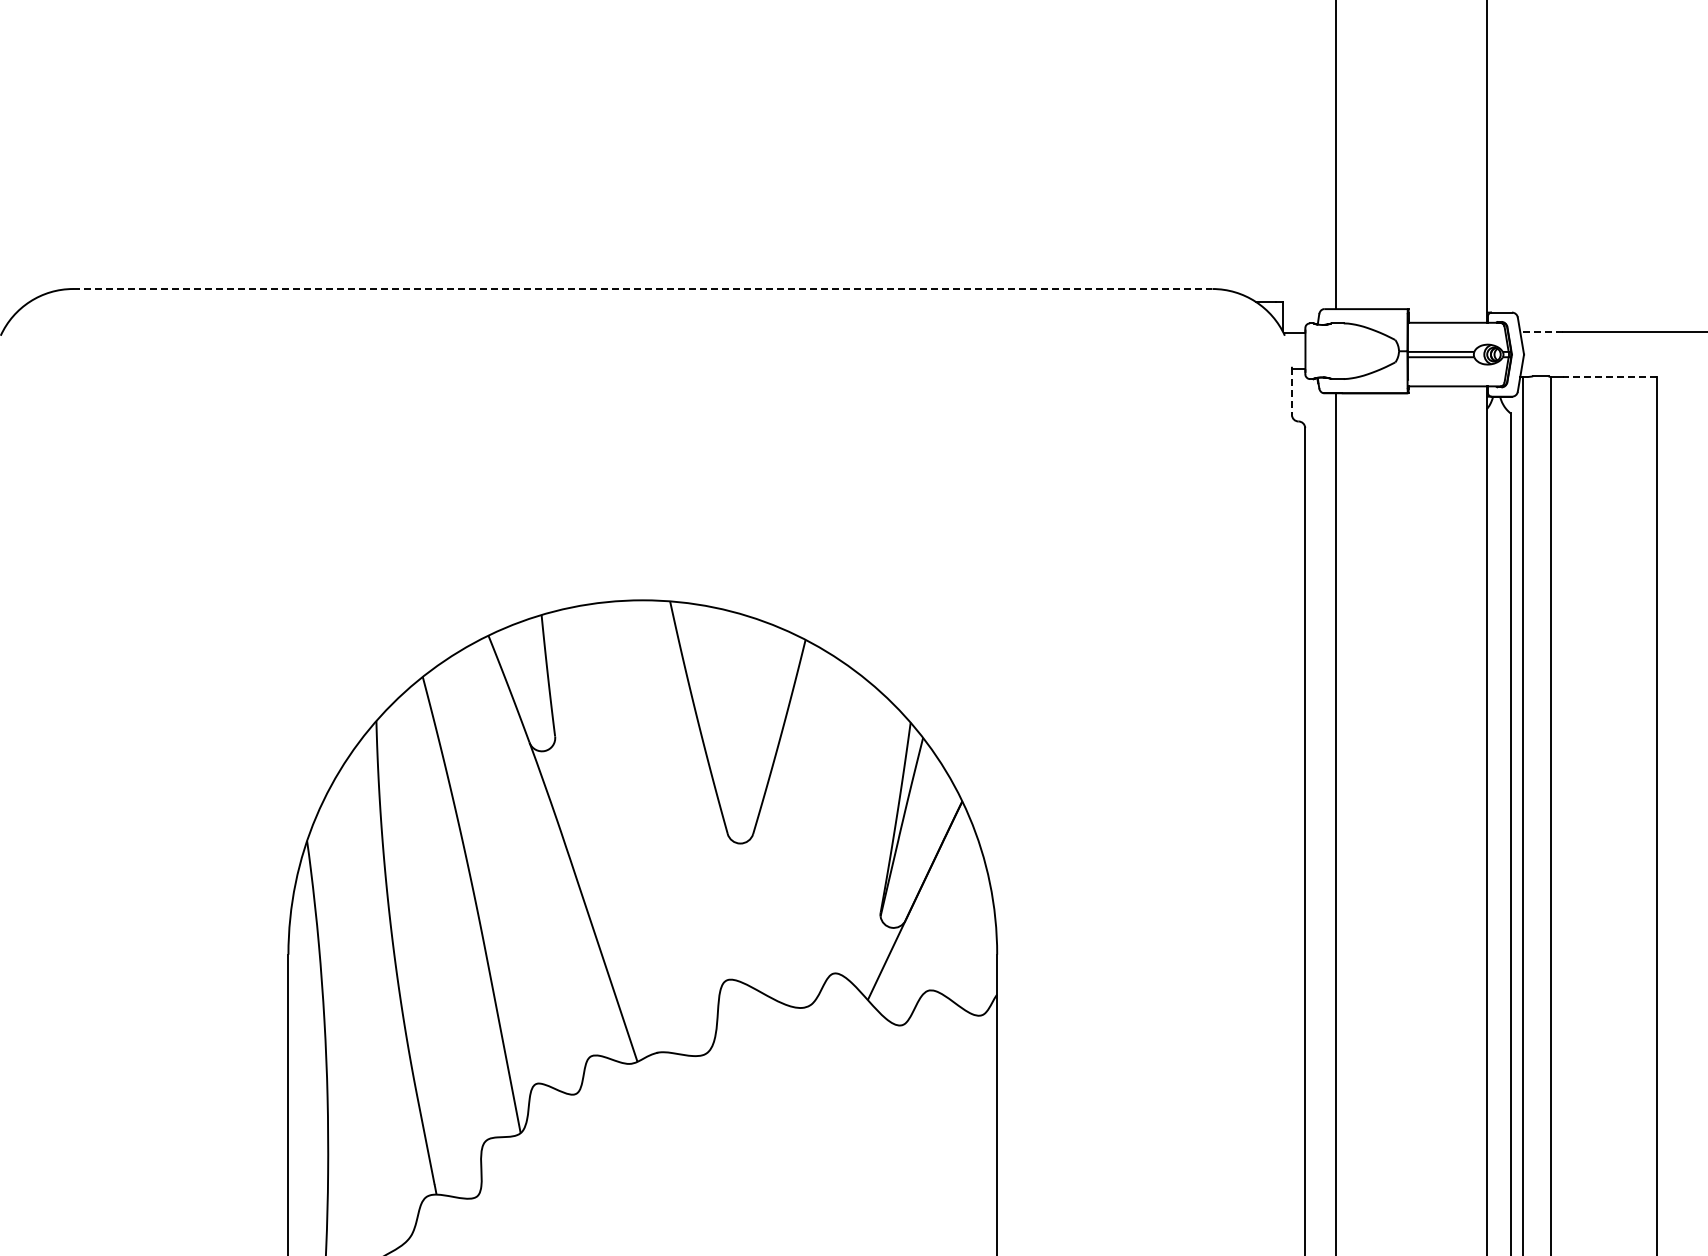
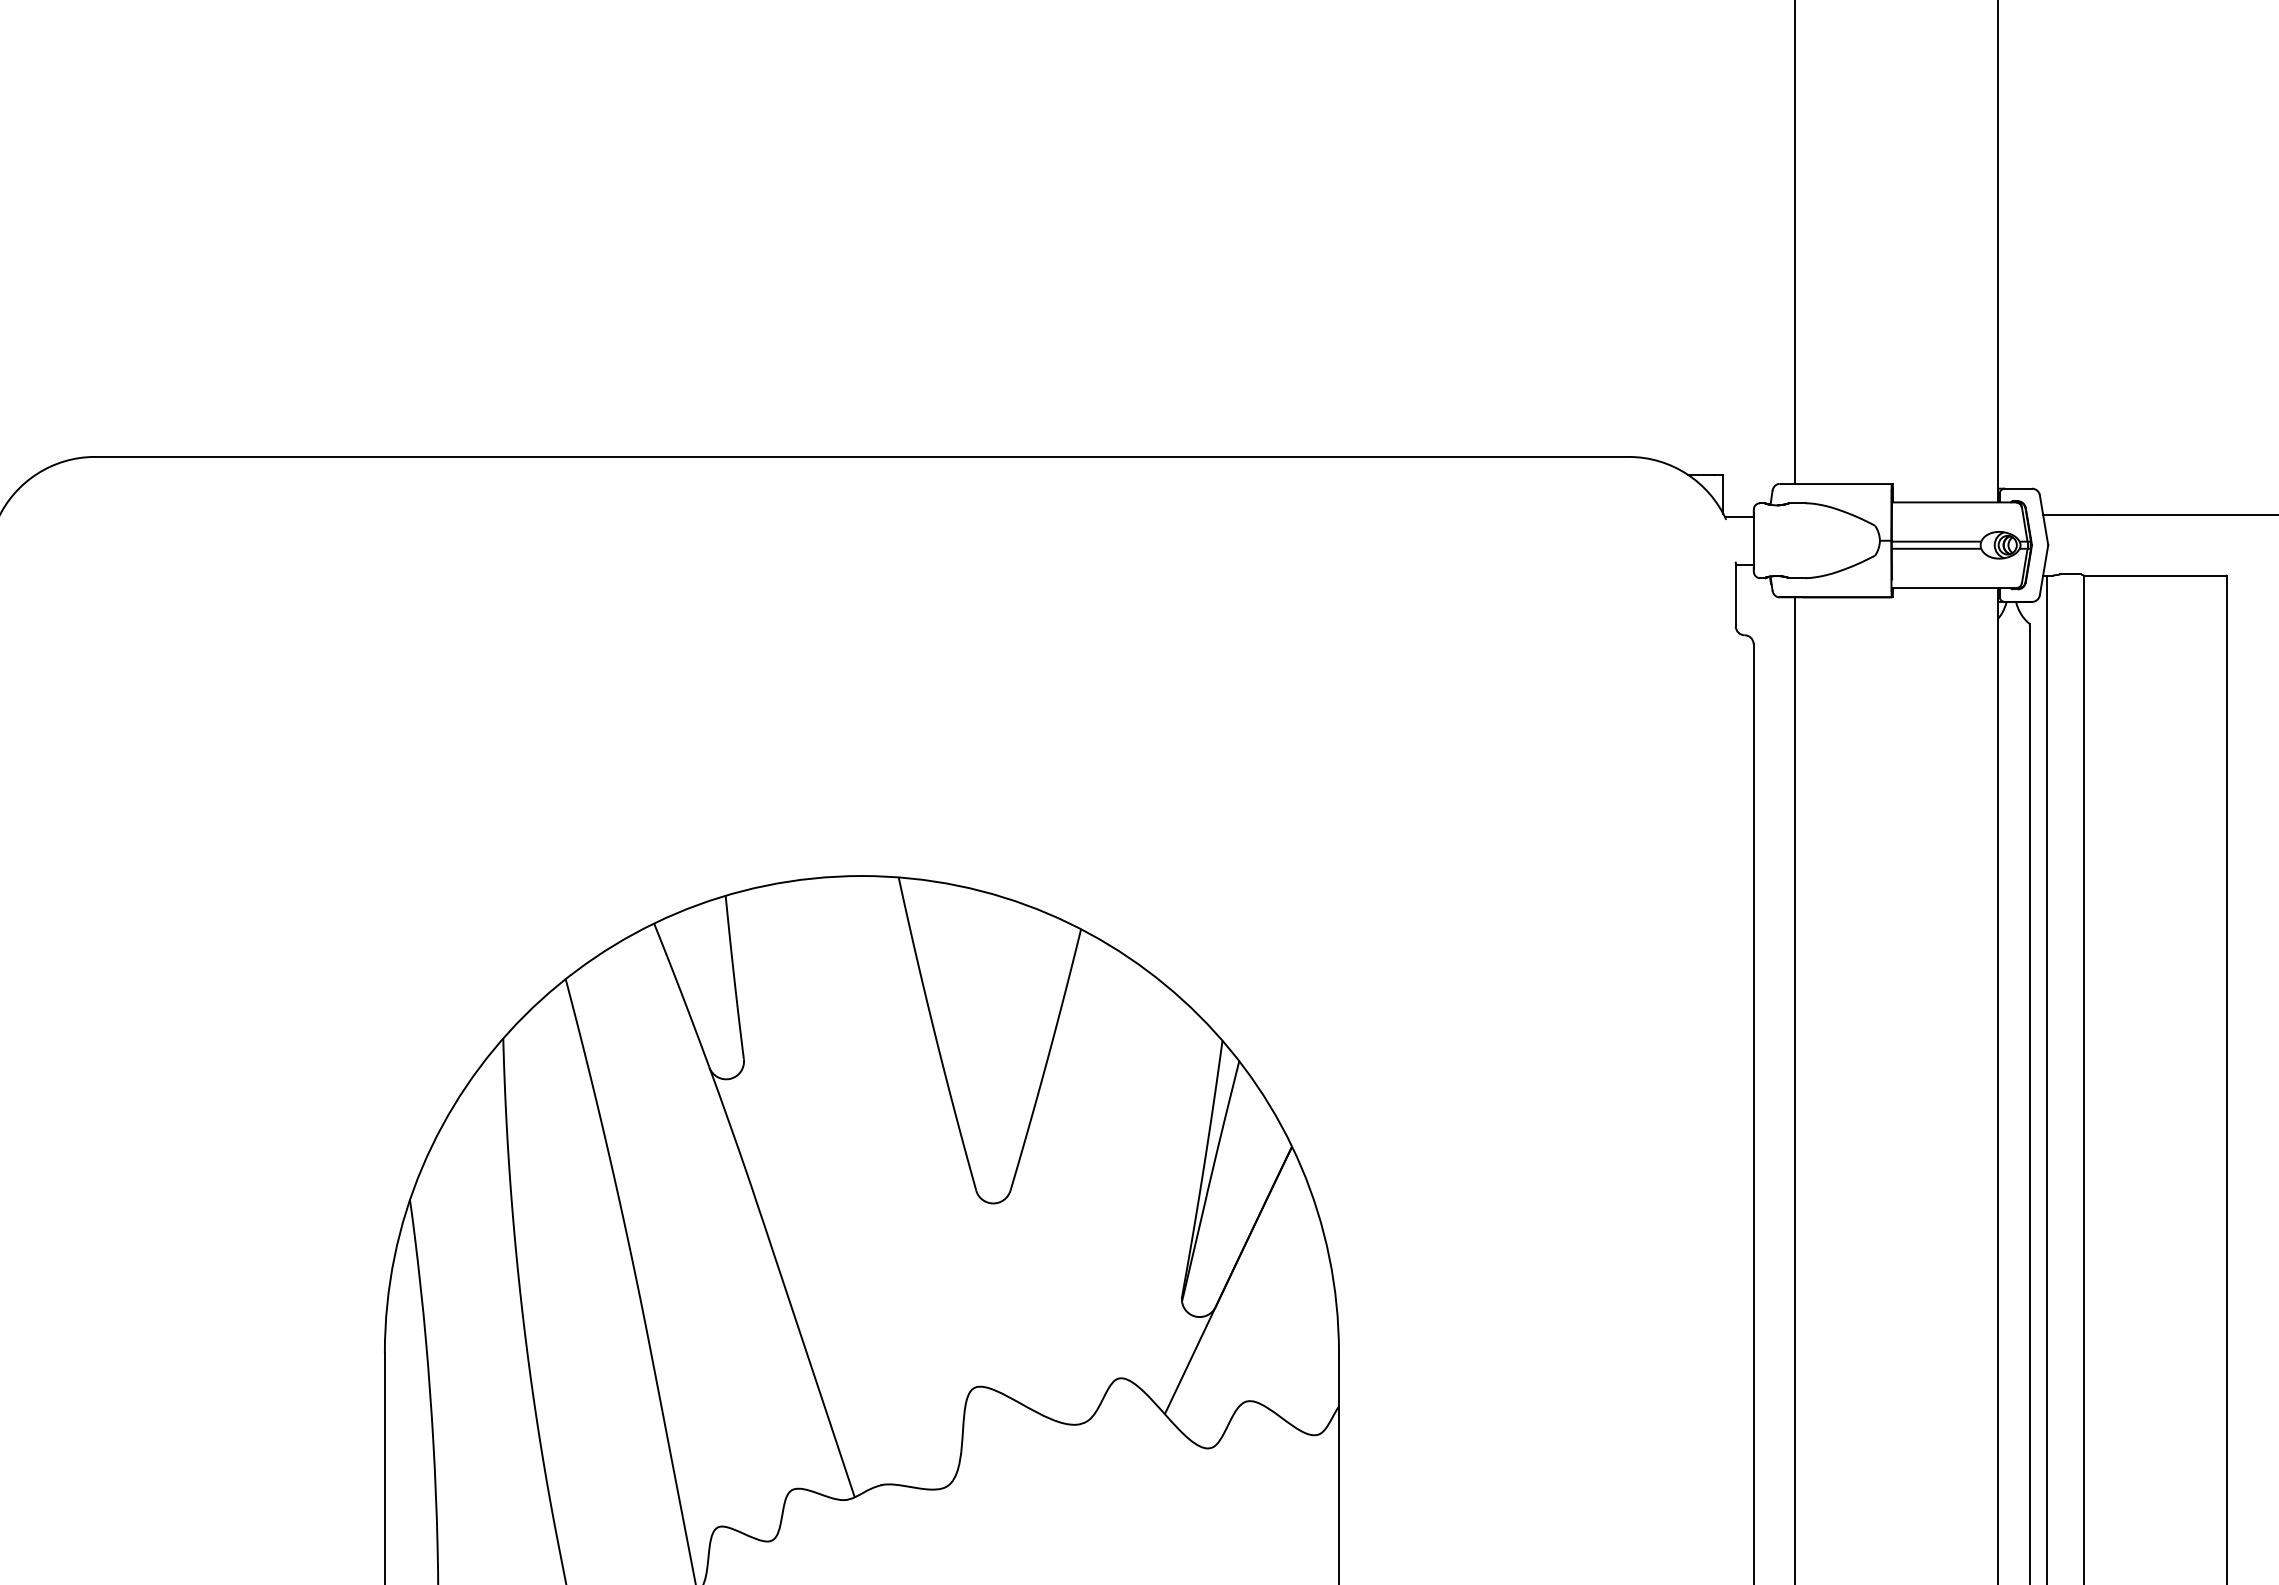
line: (642, 289) -> (861, 457), dashed -> solid
line: (1541, 332) -> (2071, 515), dashed -> solid
line: (1609, 377) -> (2163, 576), dashed -> solid
line: (1291, 392) -> (1735, 596), dashed -> solid

